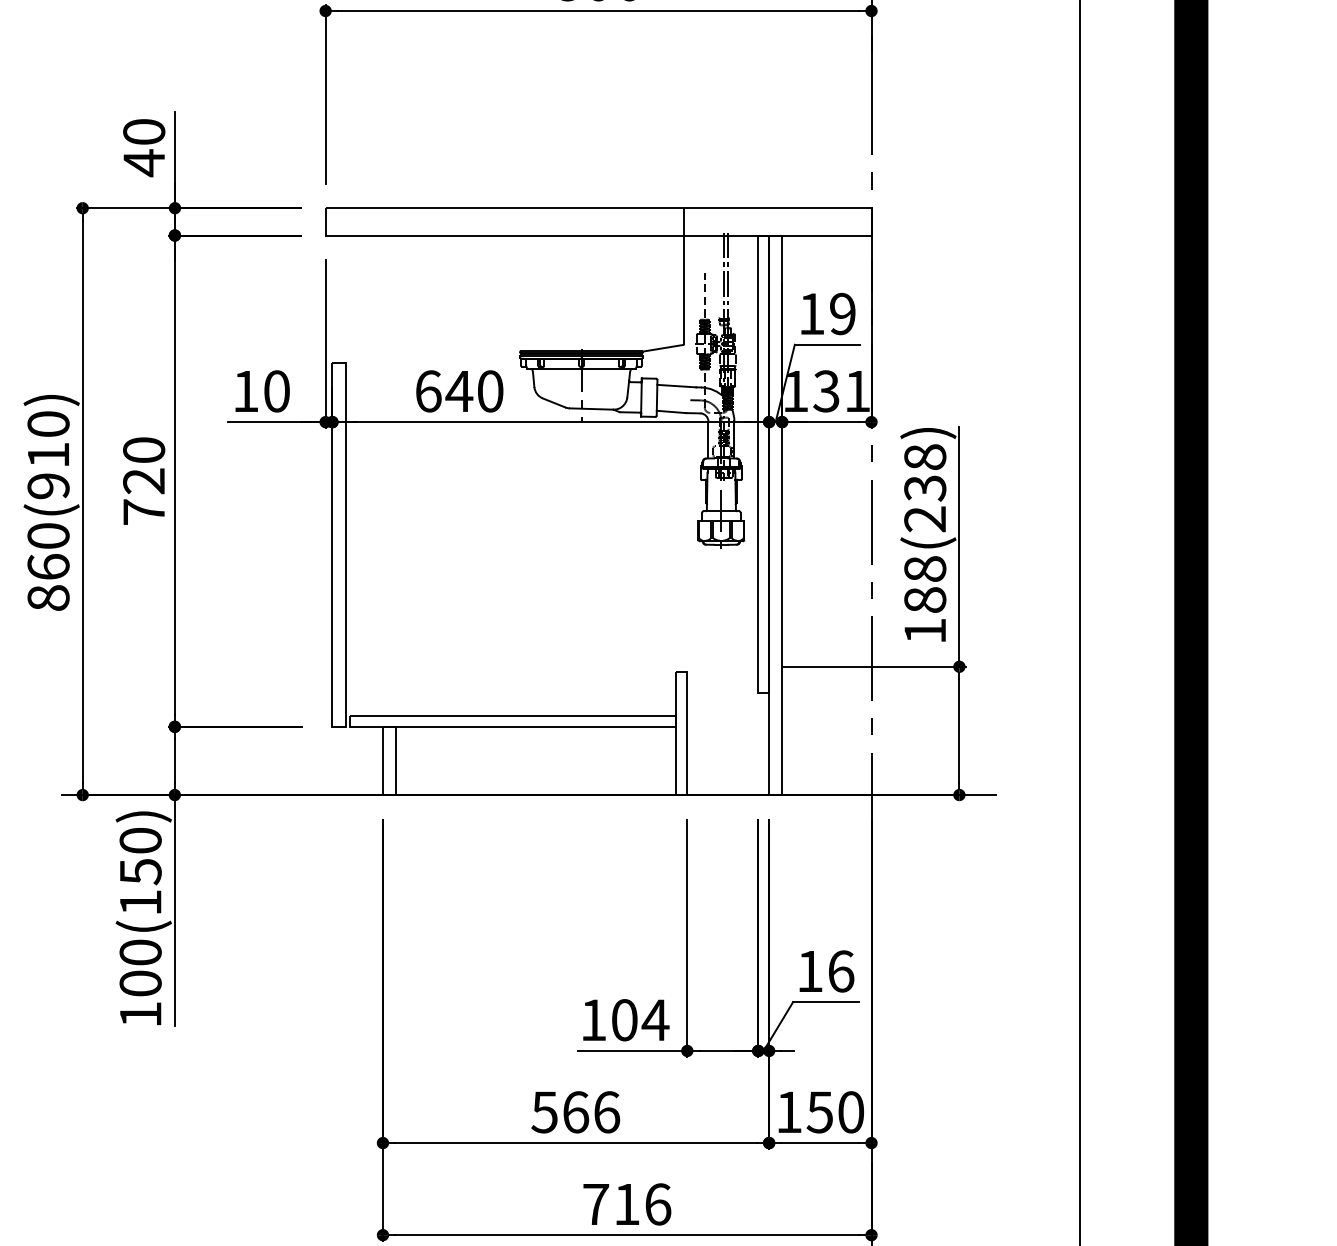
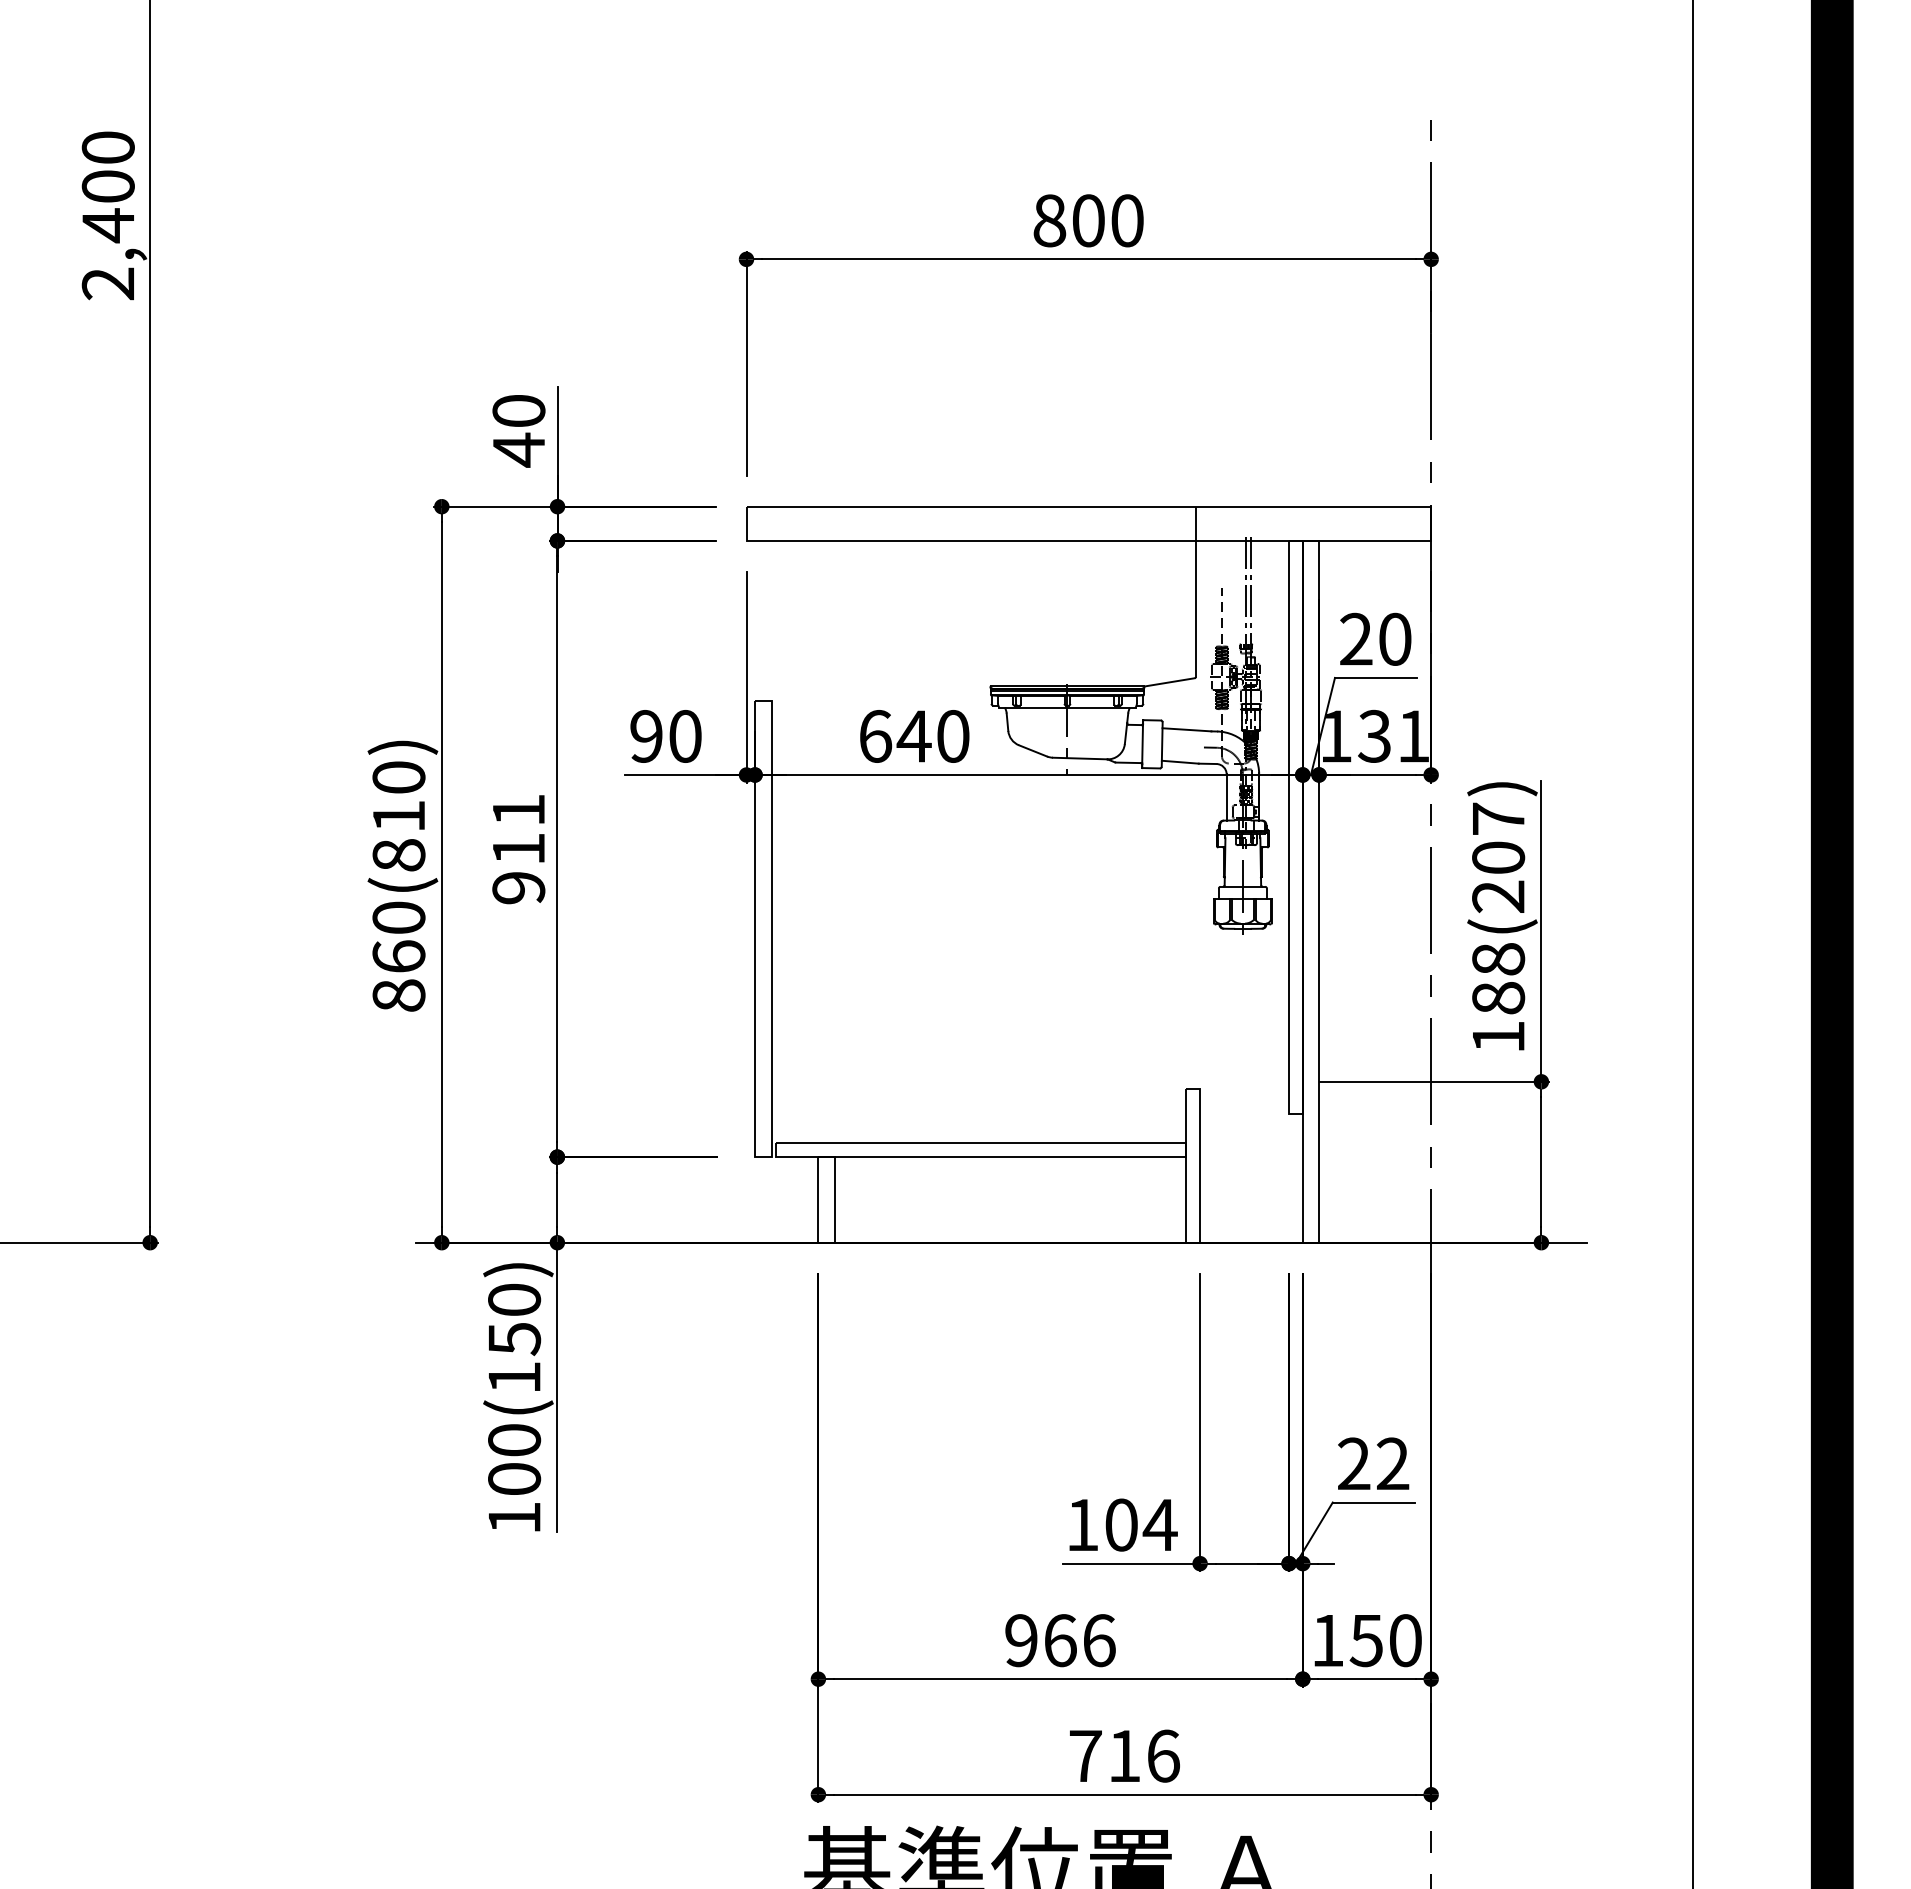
text: (827, 313) -> (1375, 638), 19 -> 20
text: (245, 391) -> (646, 736), 10 -> 90
text: (925, 472) -> (1498, 838), 188(238) -> 188(207)
text: (143, 481) -> (518, 849), 720 -> 911
text: (48, 486) -> (398, 855), 860(910) -> 860(810)
text: (825, 971) -> (1373, 1463), 16 -> 22
text: (544, 1112) -> (1020, 1640), 566 -> 966

